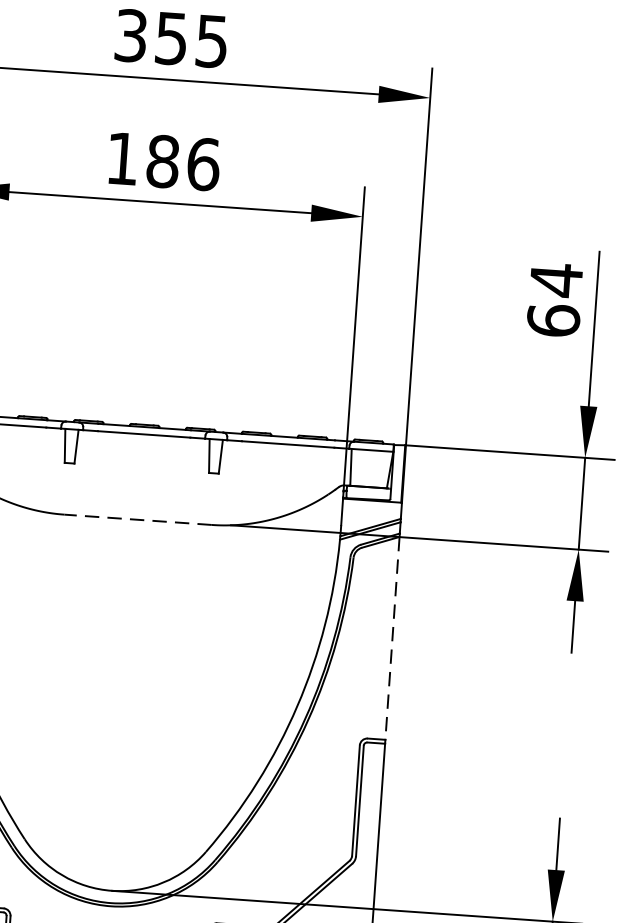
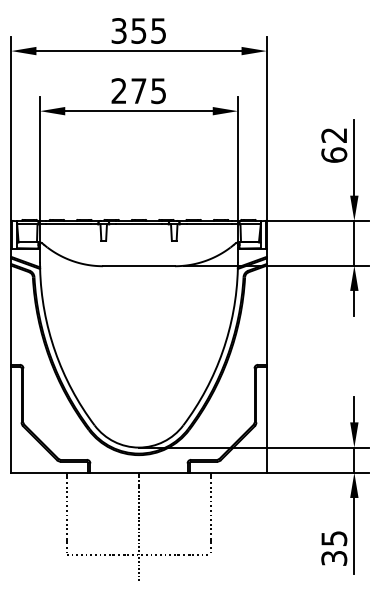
text: (162, 162) -> (138, 91), 186 -> 275
text: (554, 280) -> (333, 135), 64 -> 62
line: (139, 520) -> (139, 266), dashed -> solid
line: (391, 638) -> (266, 315), dashed -> solid

